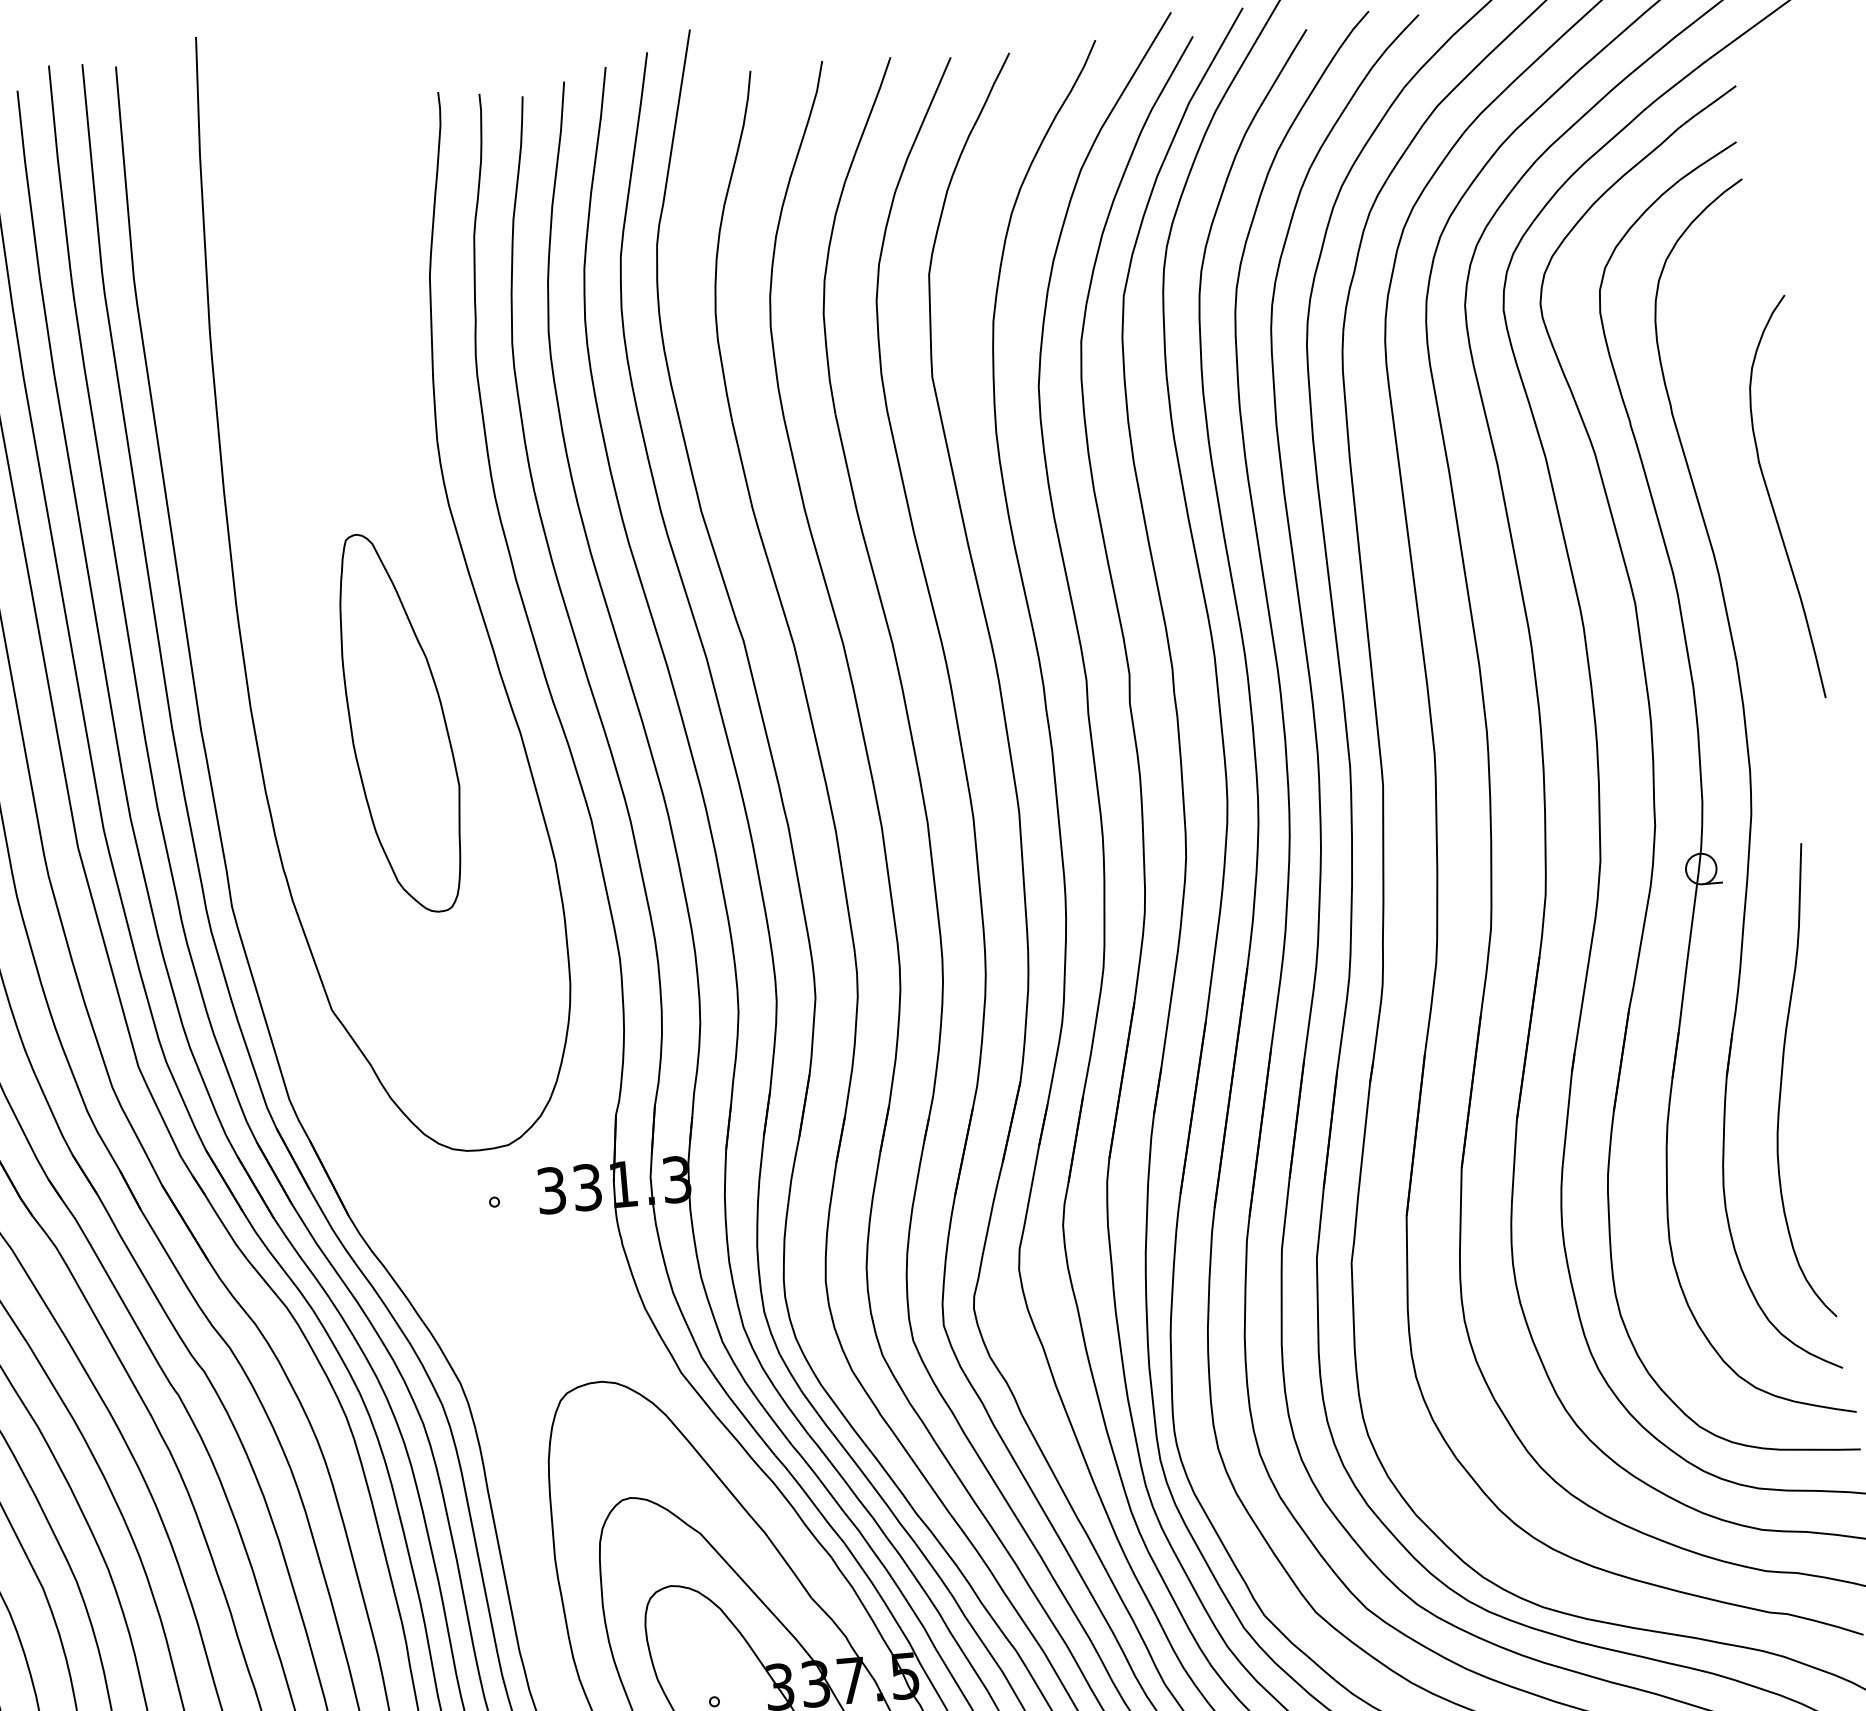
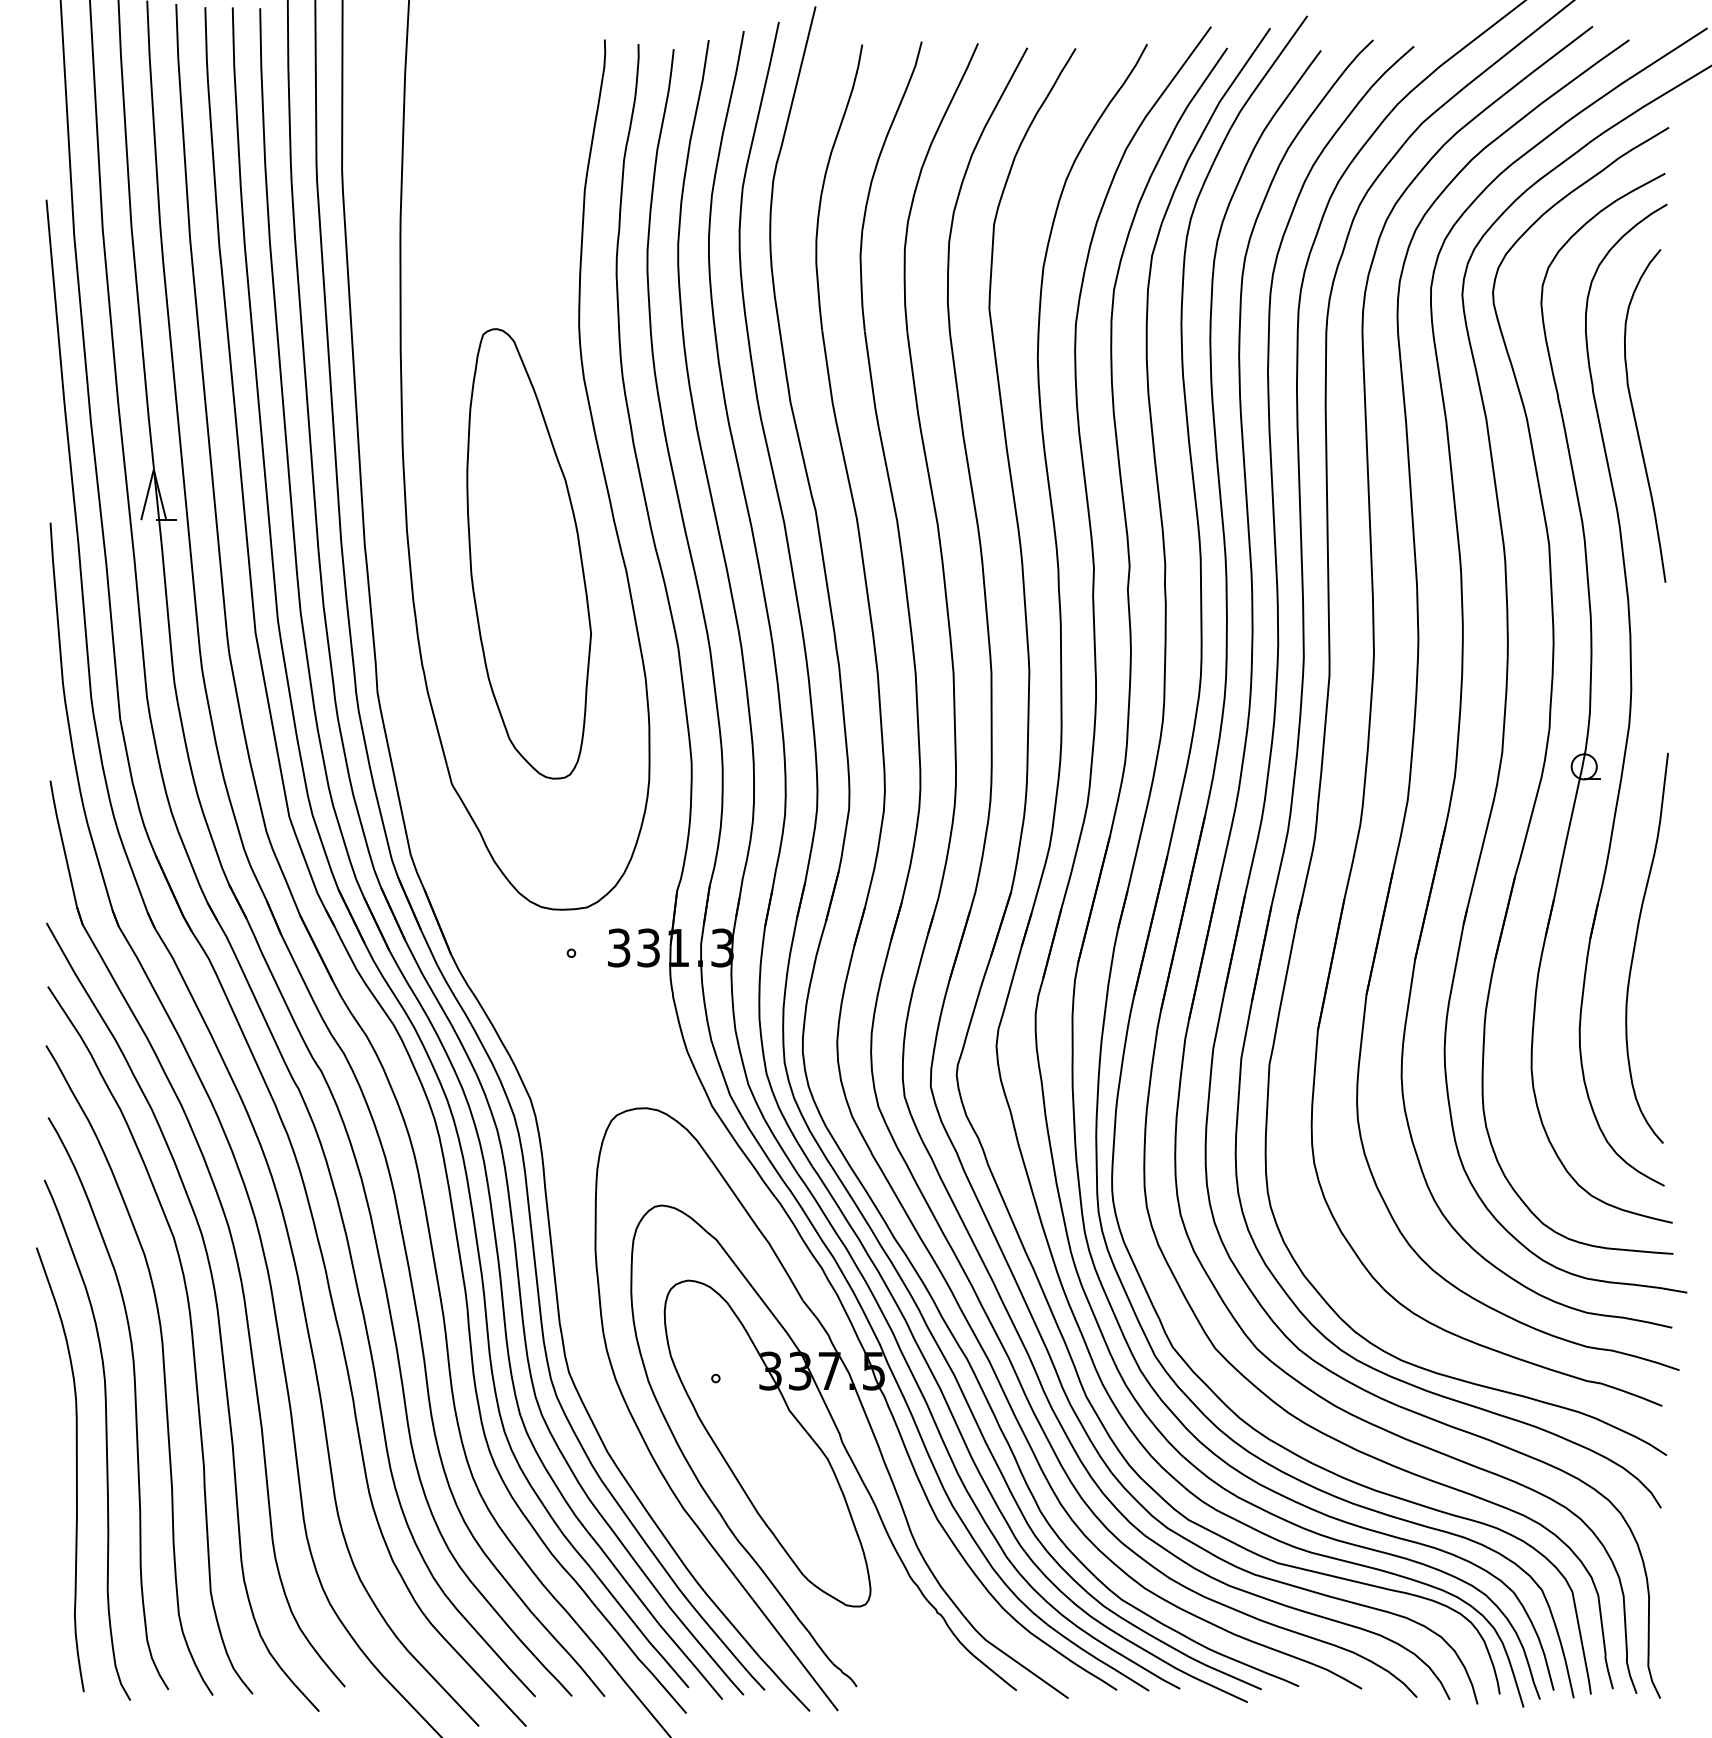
curve: (1771, 498) -> (1635, 415), moved
part: (400, 722) -> (528, 553), size x1.43

